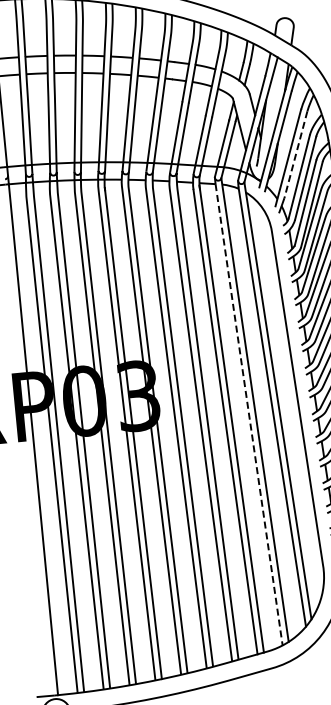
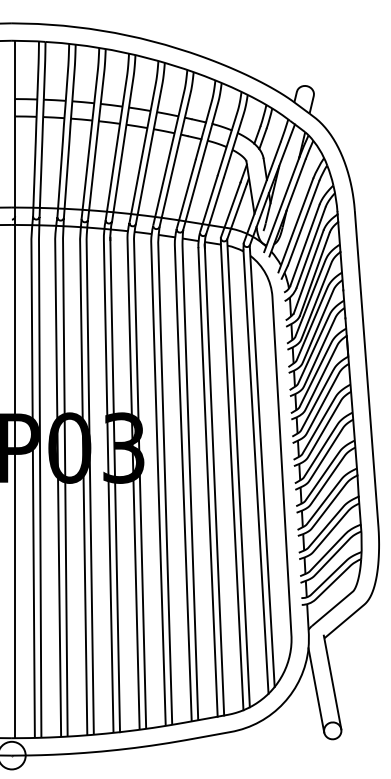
line: (295, 155) -> (303, 223), dashed -> solid
line: (249, 414) -> (232, 477), dashed -> solid

